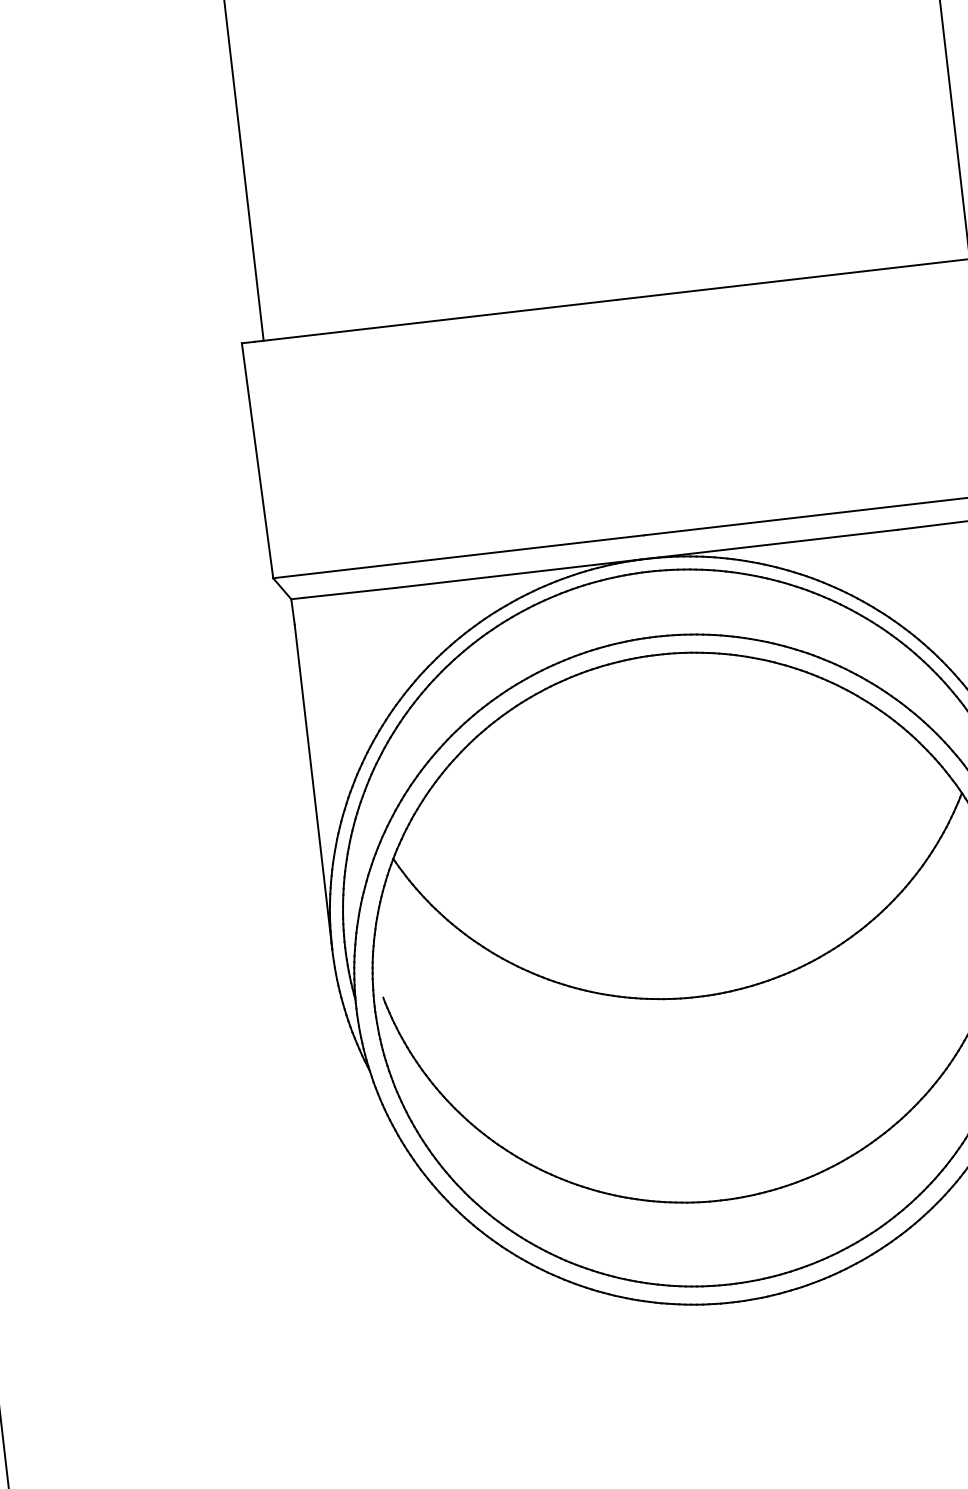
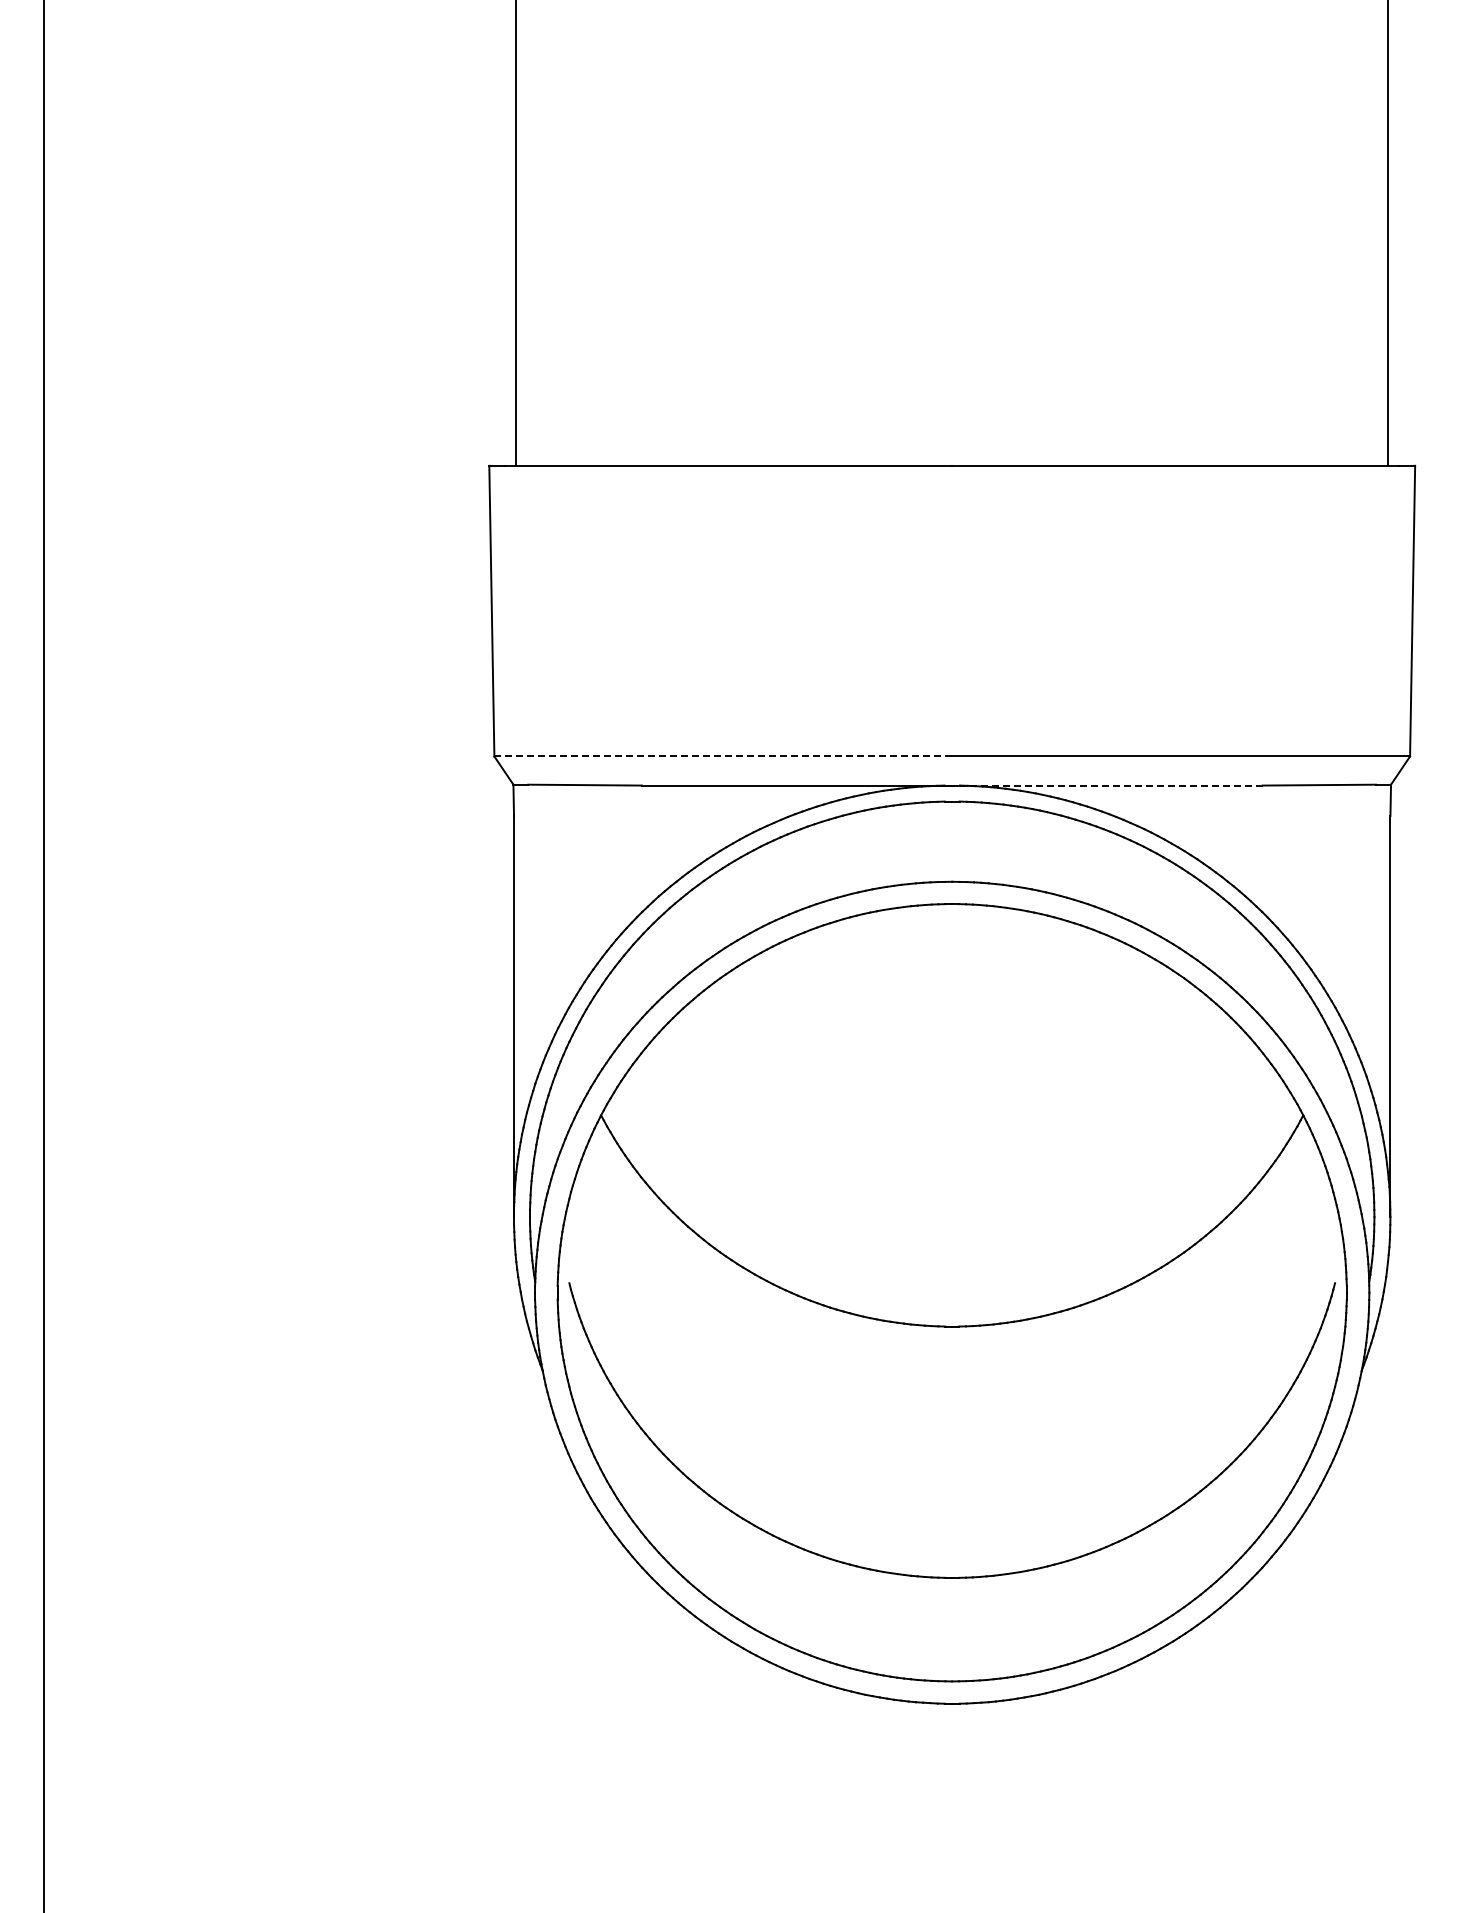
line: (771, 544) -> (1106, 785), solid -> dashed
line: (458, 556) -> (723, 756), solid -> dashed

